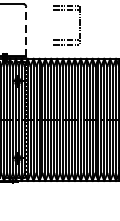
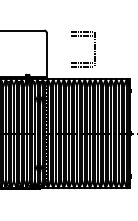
line: (25, 31) -> (46, 54), dashed -> solid

